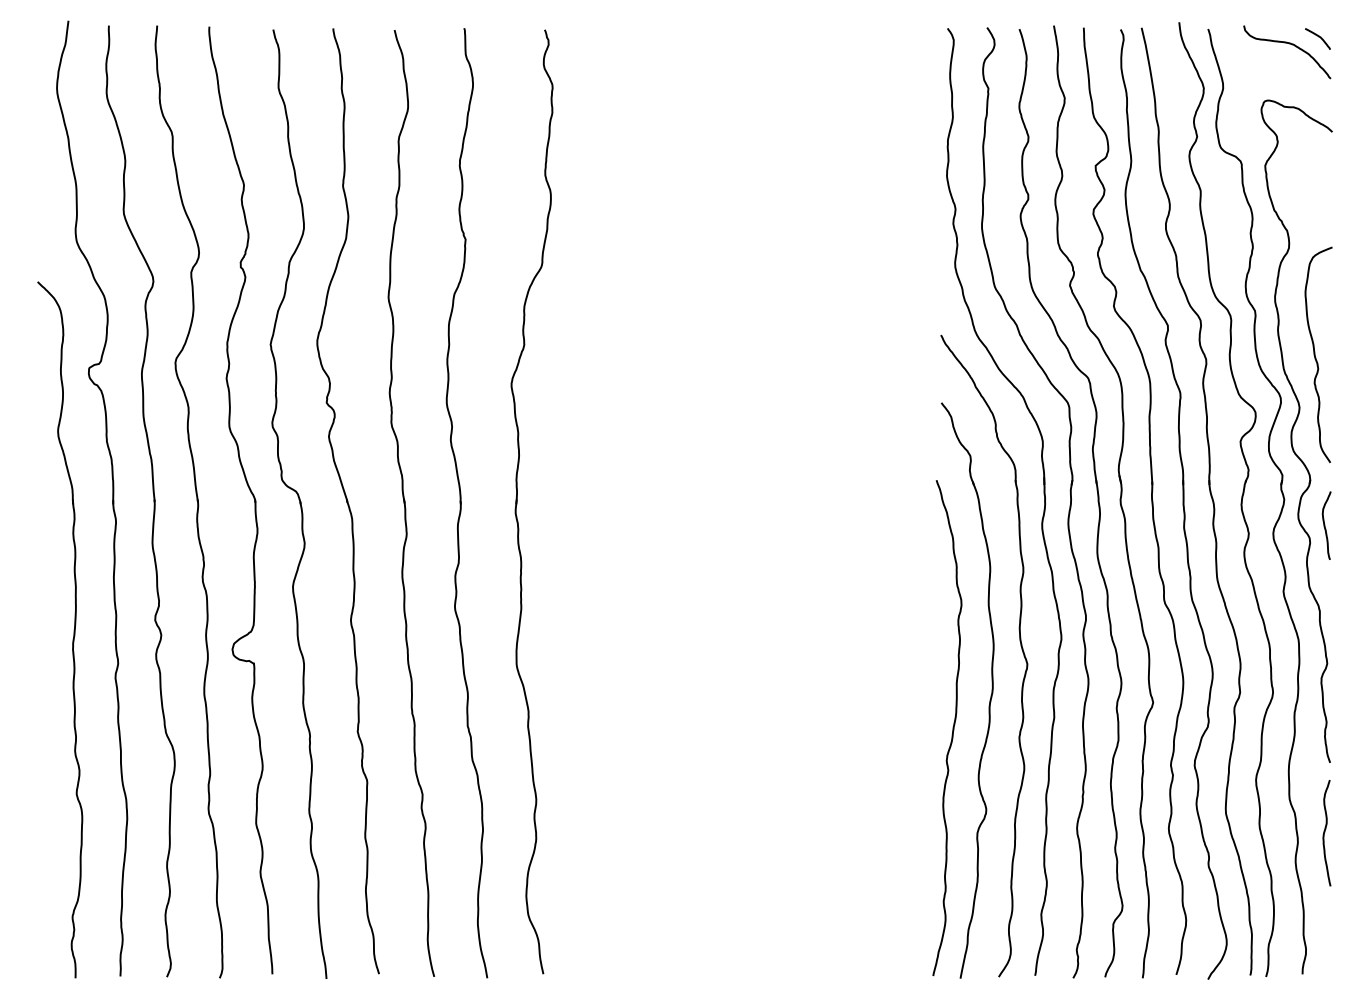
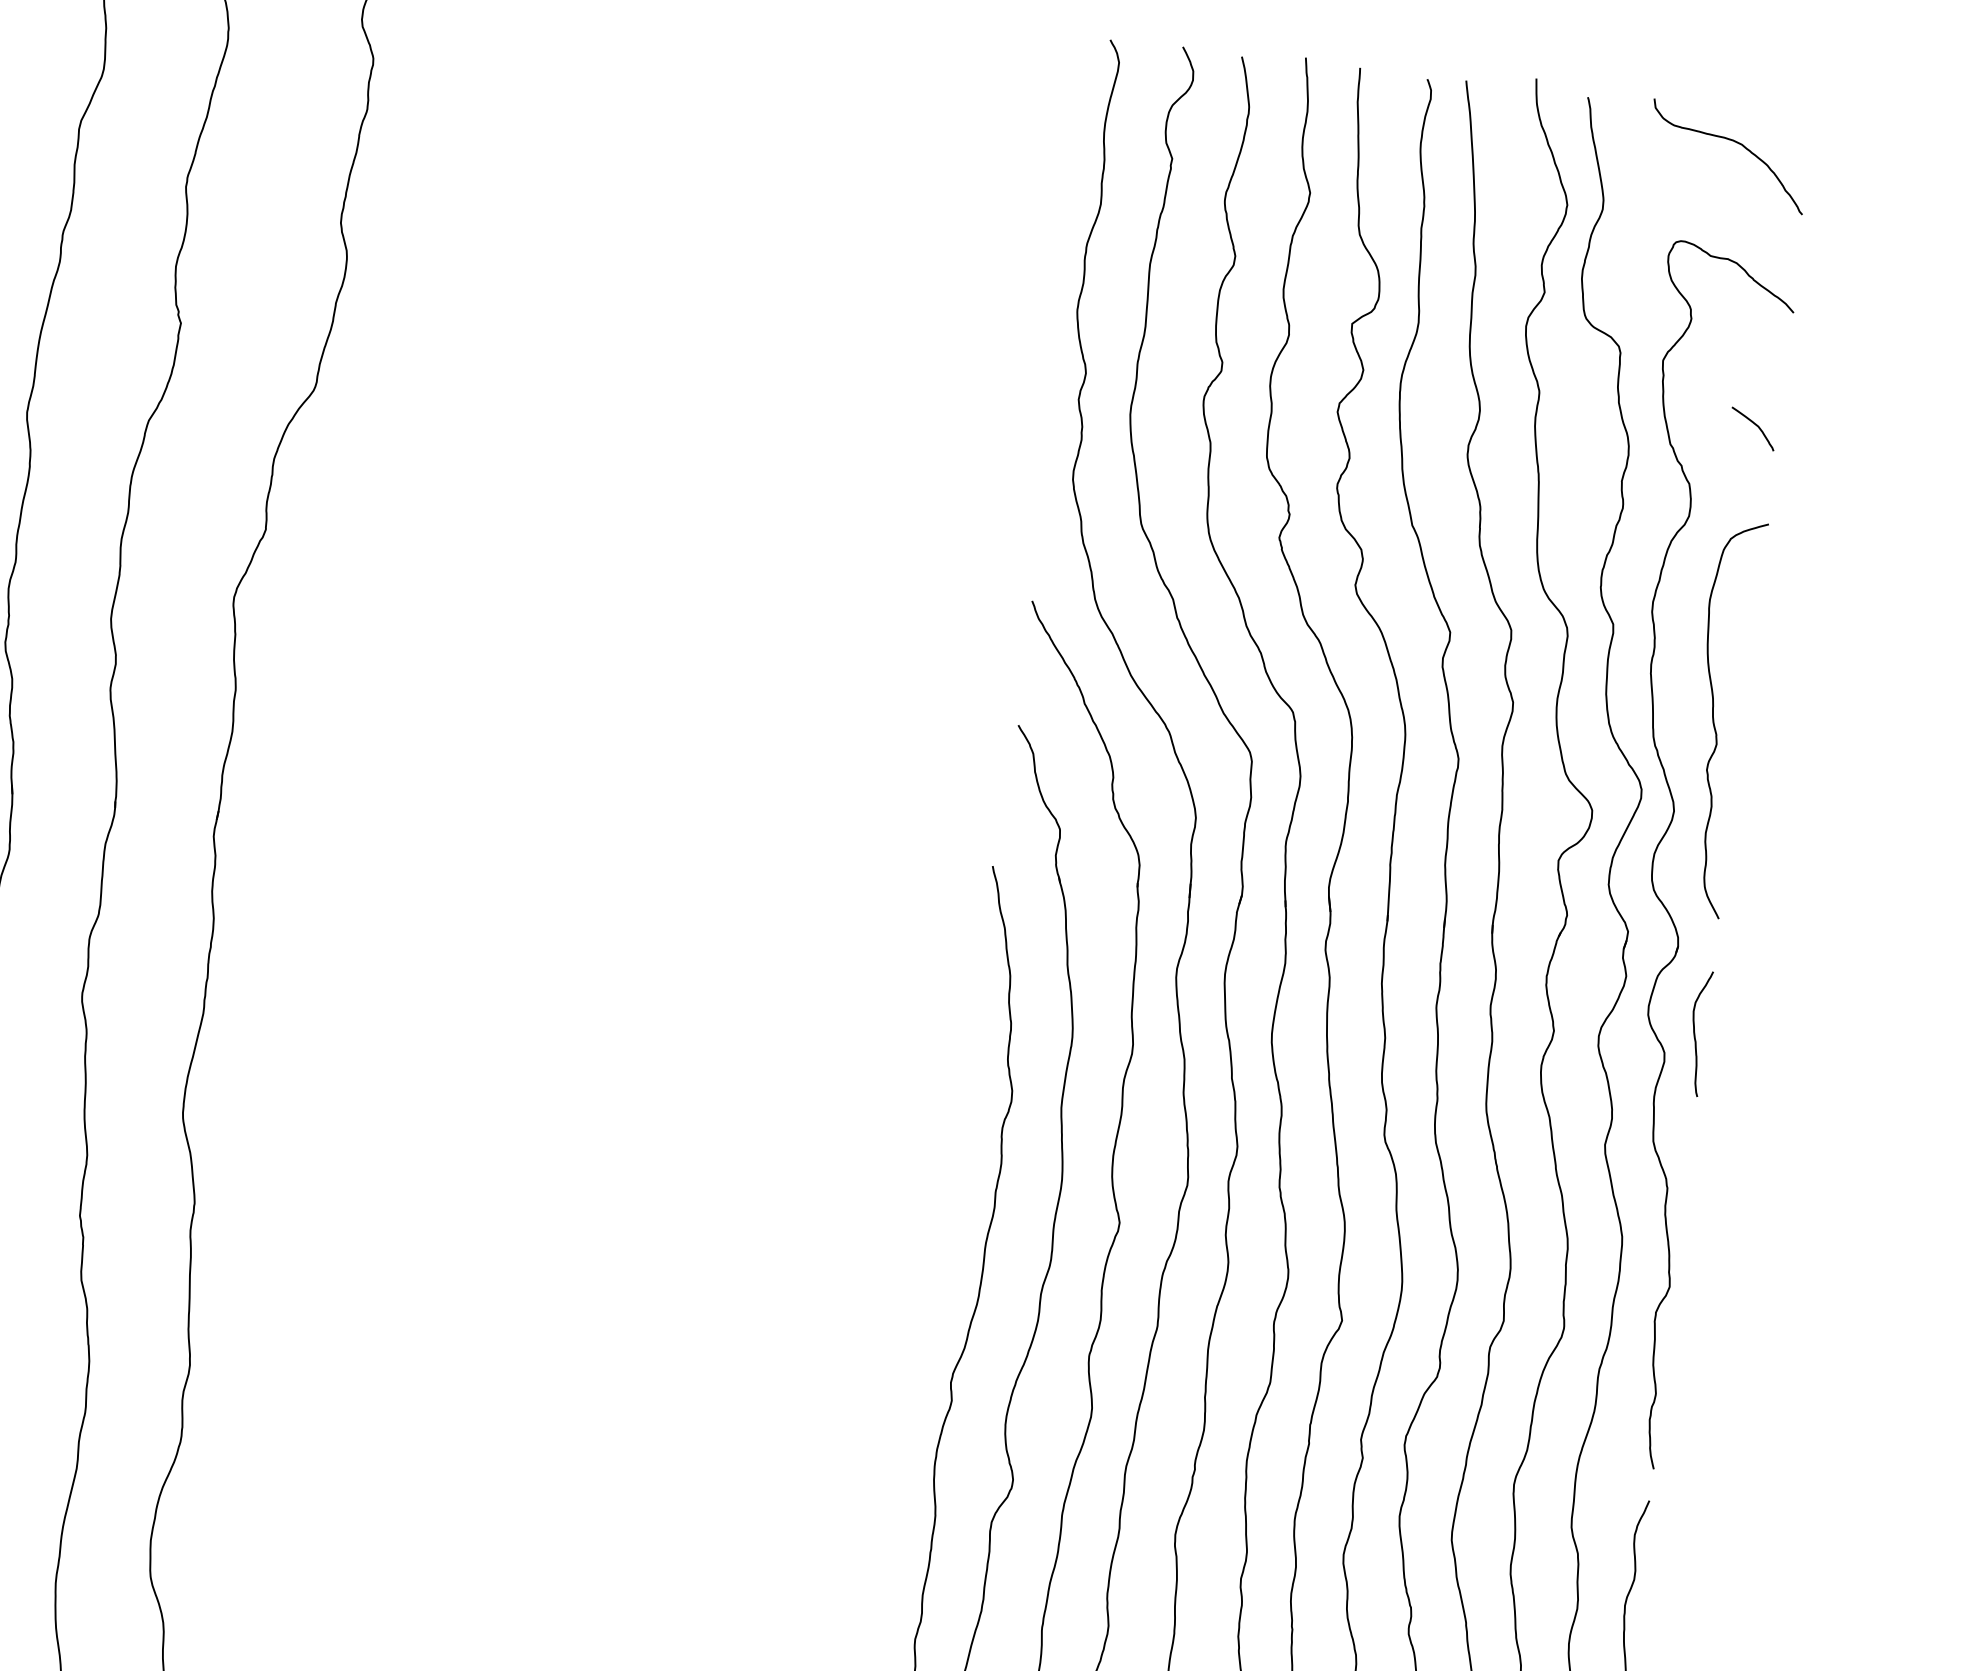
curve: (1318, 37) -> (1754, 426), moved

